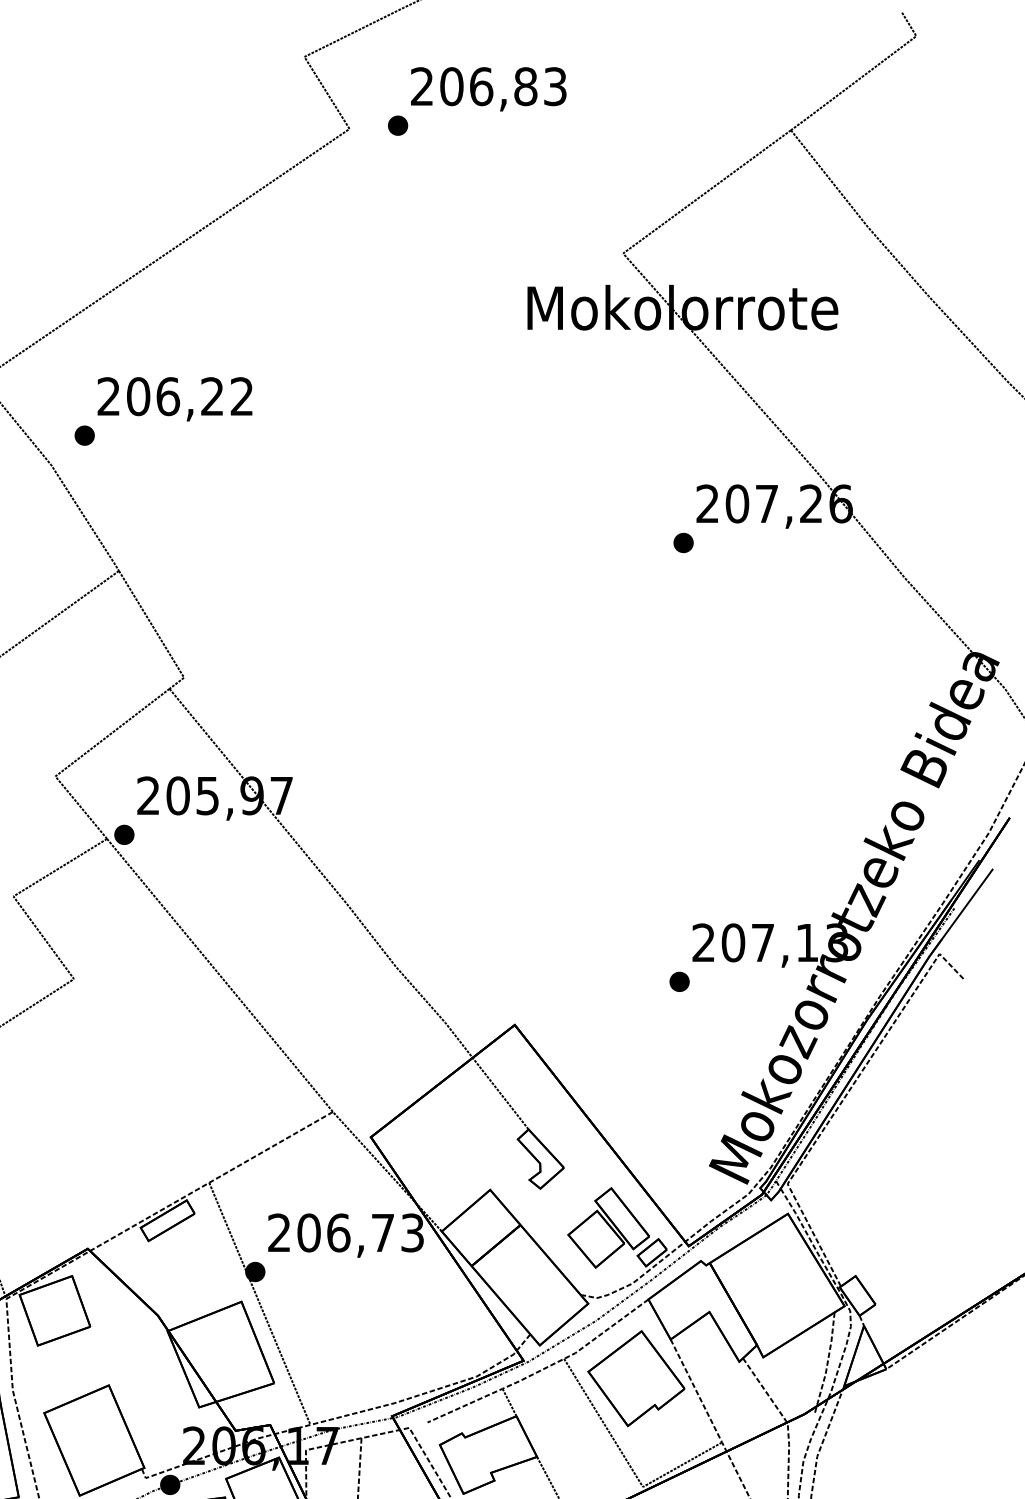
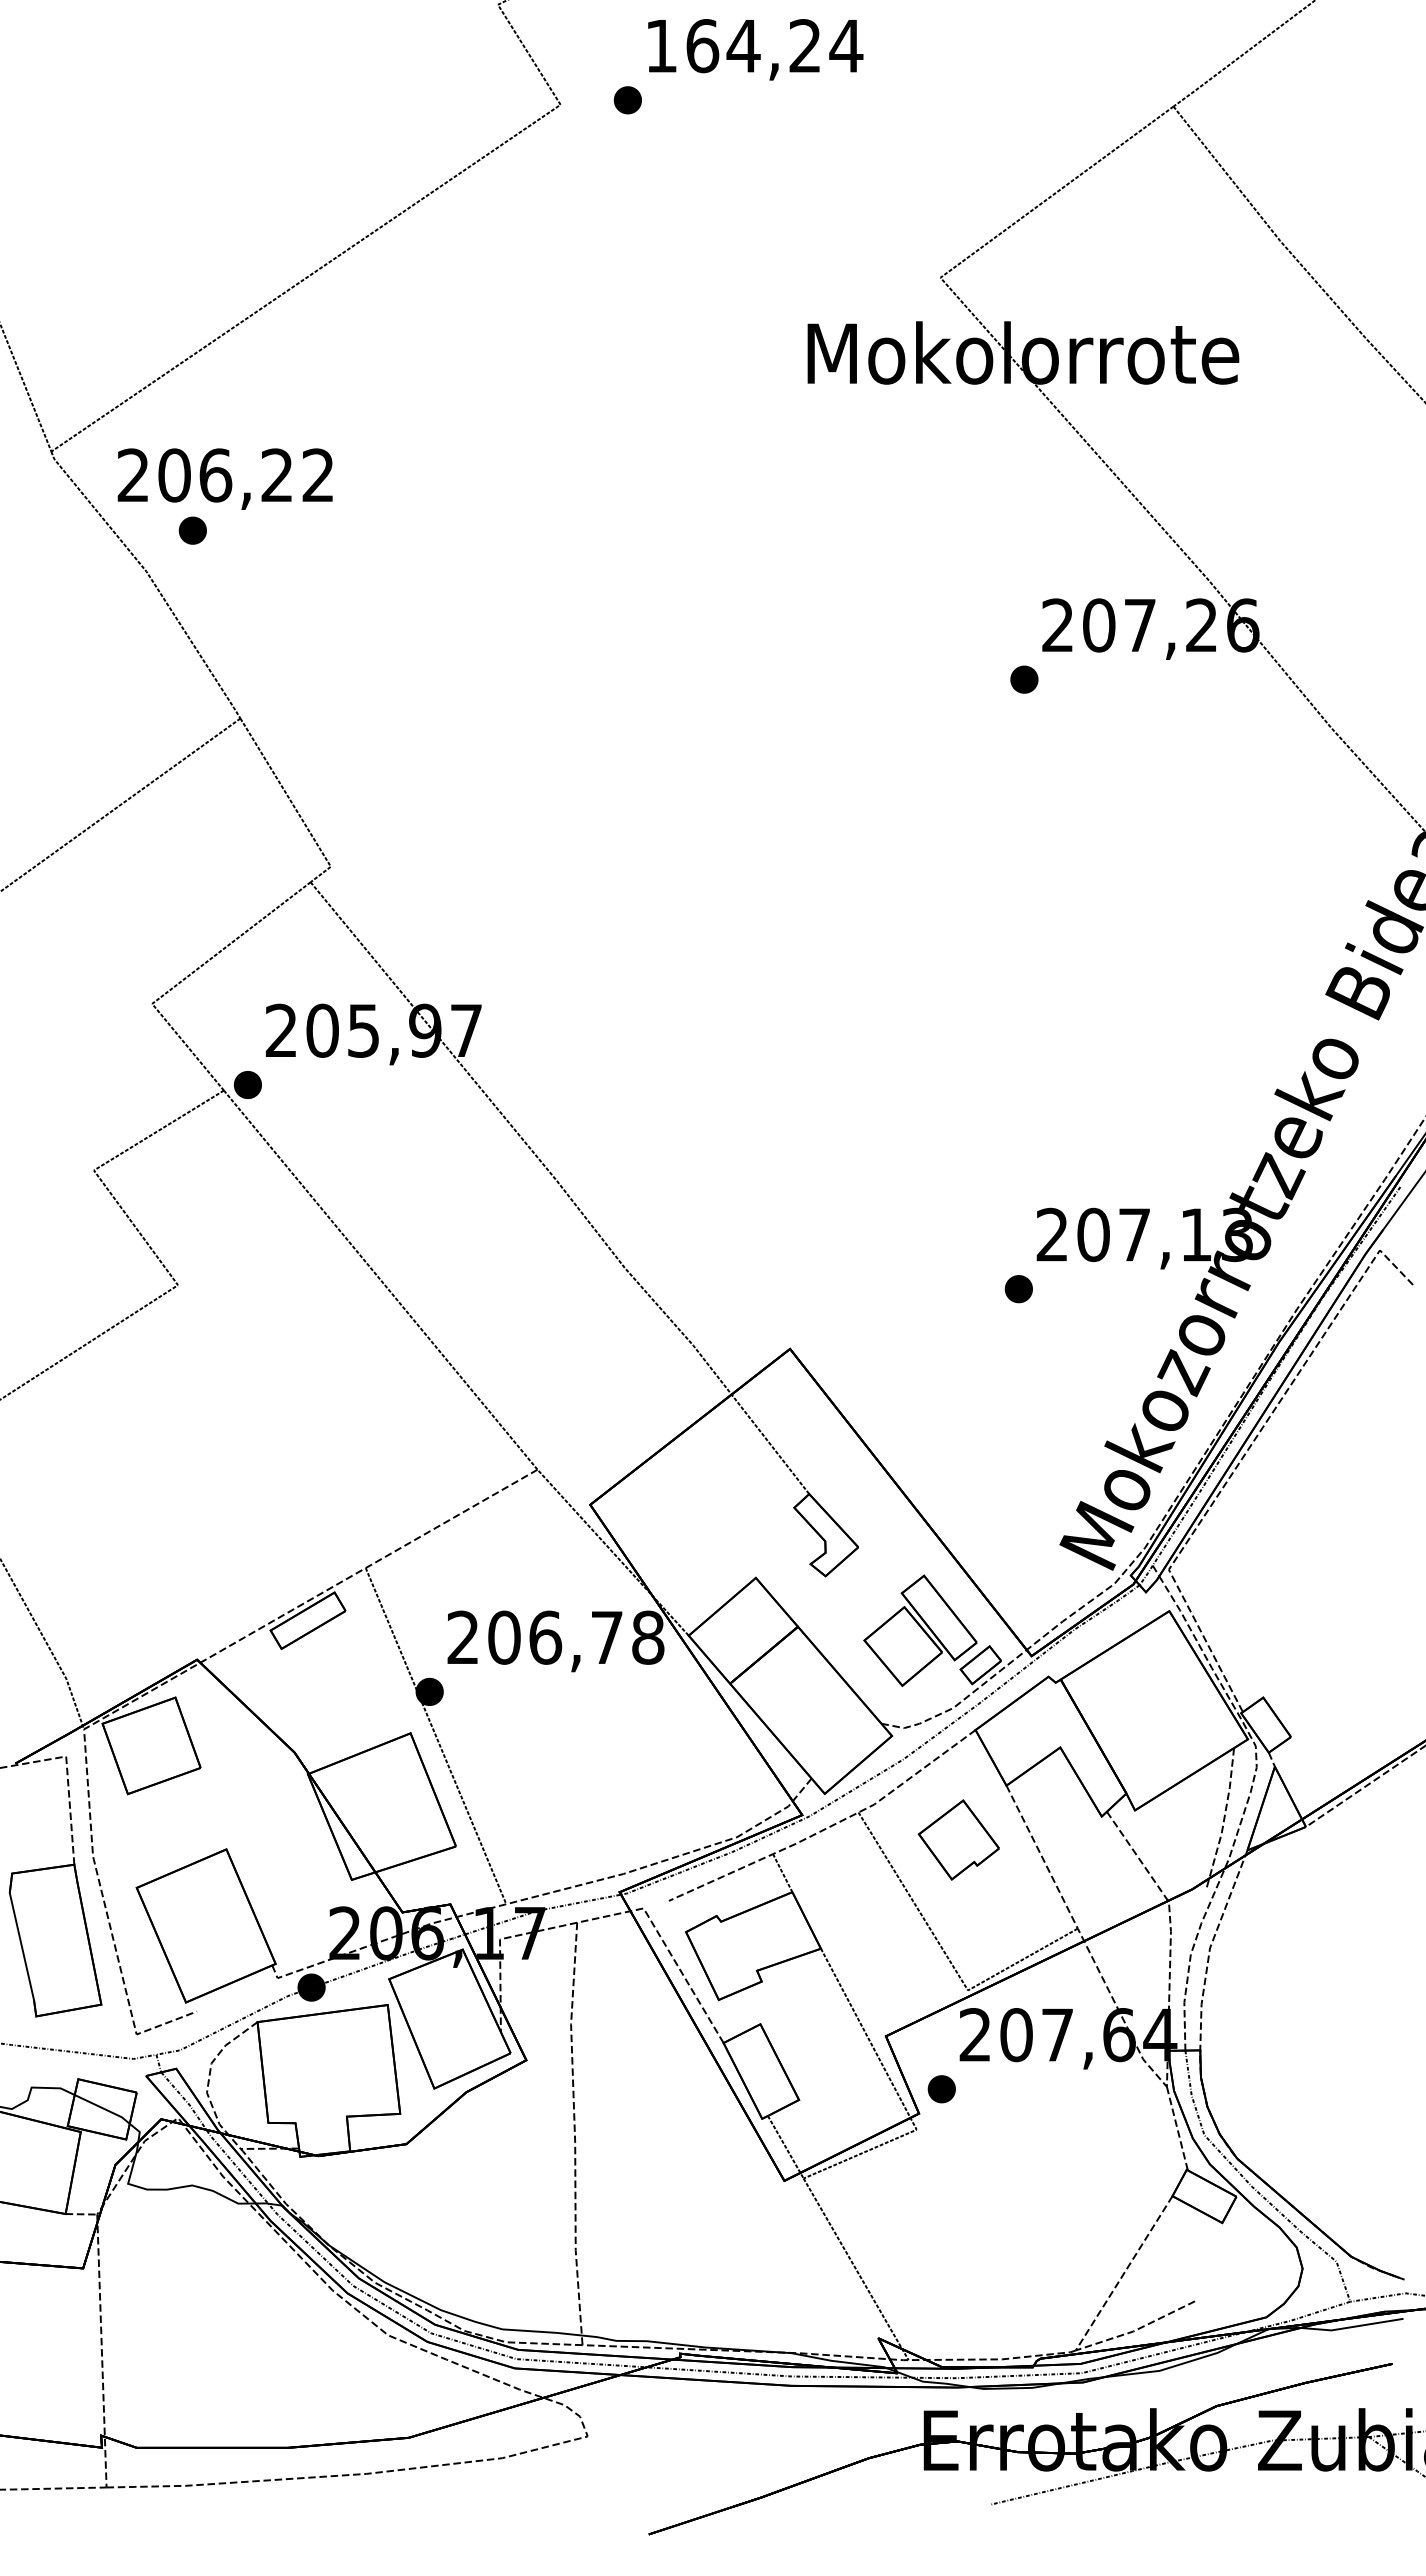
text: (489, 86) -> (754, 46), 206,83 -> 164,24
text: (174, 398) -> (224, 478), moved
text: (412, 1232) -> (648, 1637), 206,73 -> 206,78
part: (636, 1378) -> (958, 1839), size x0.6

